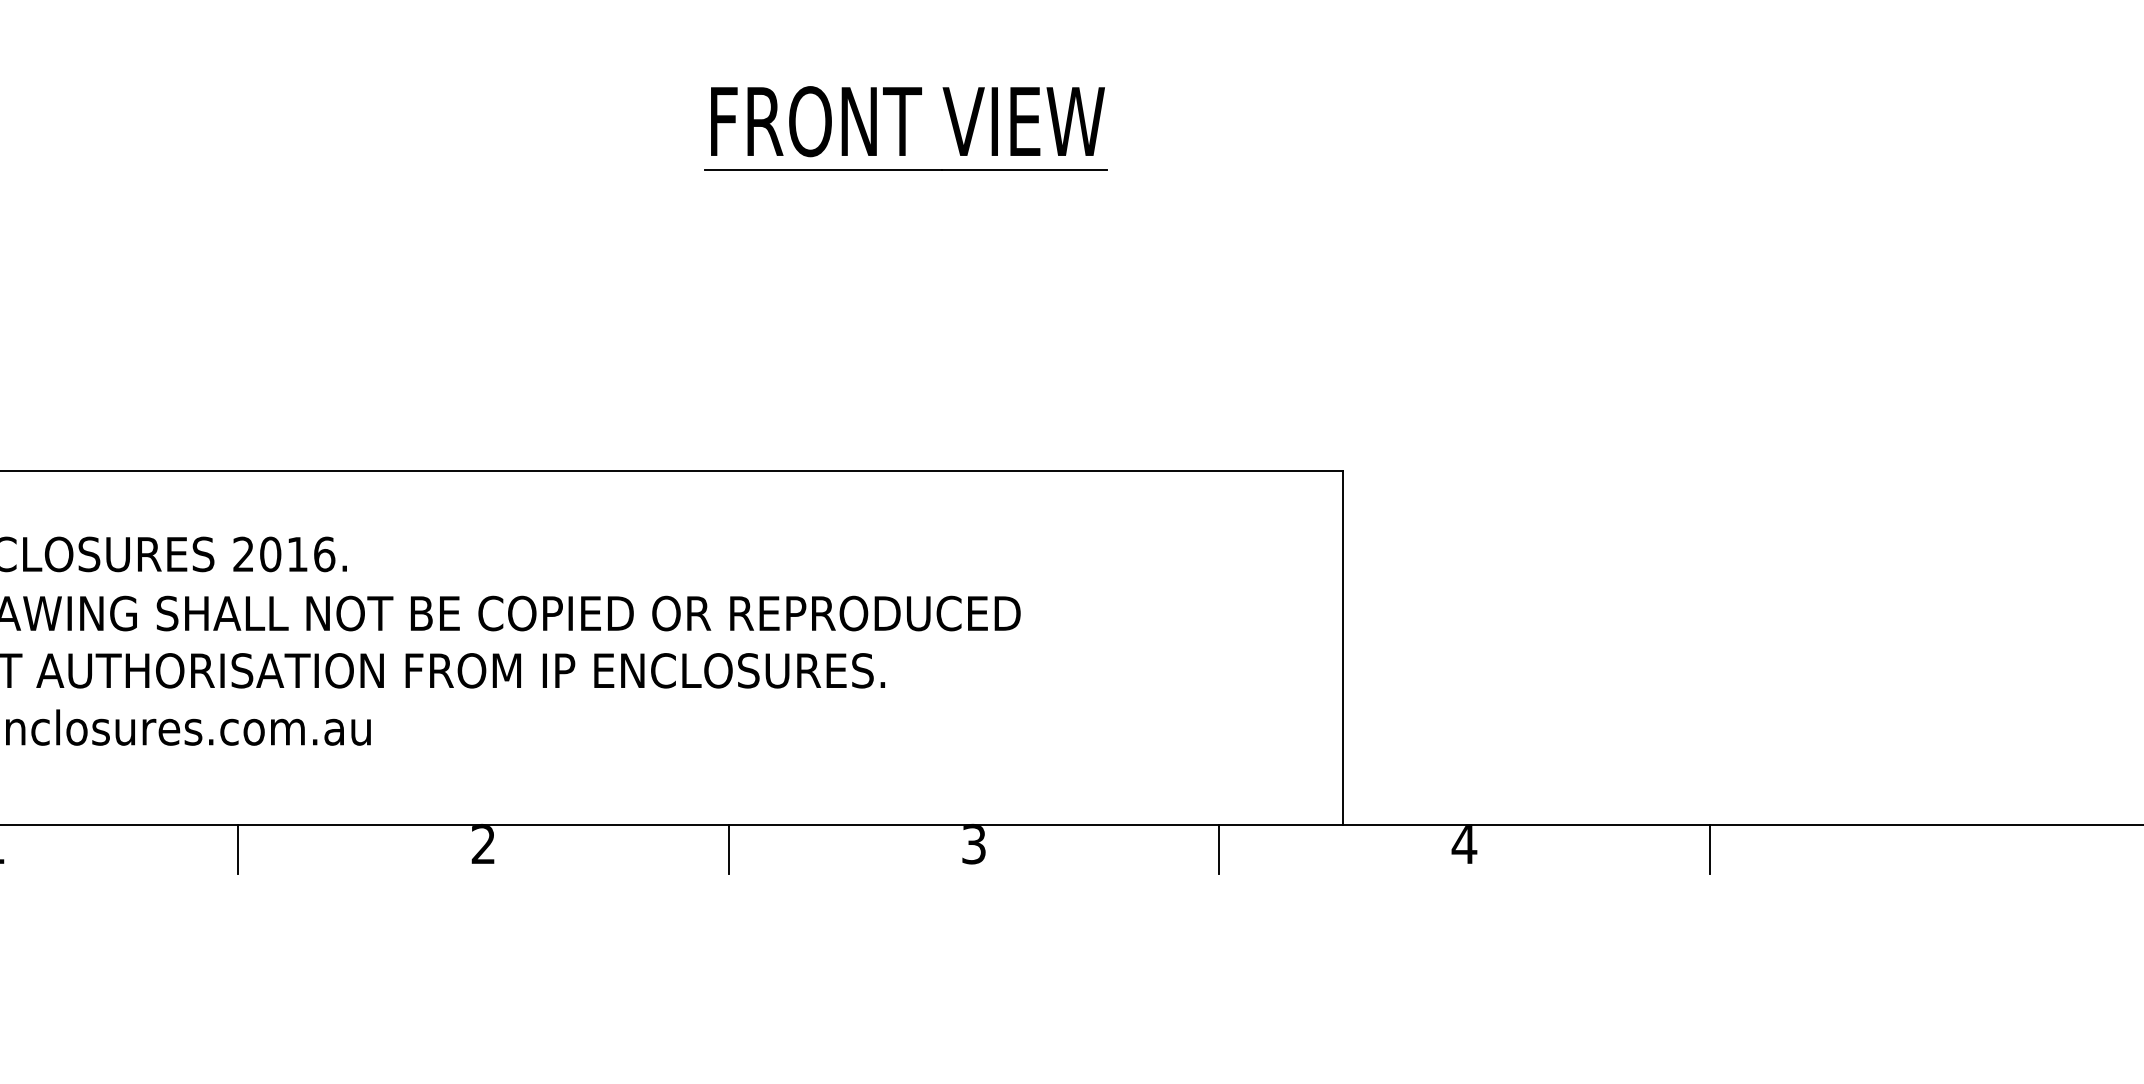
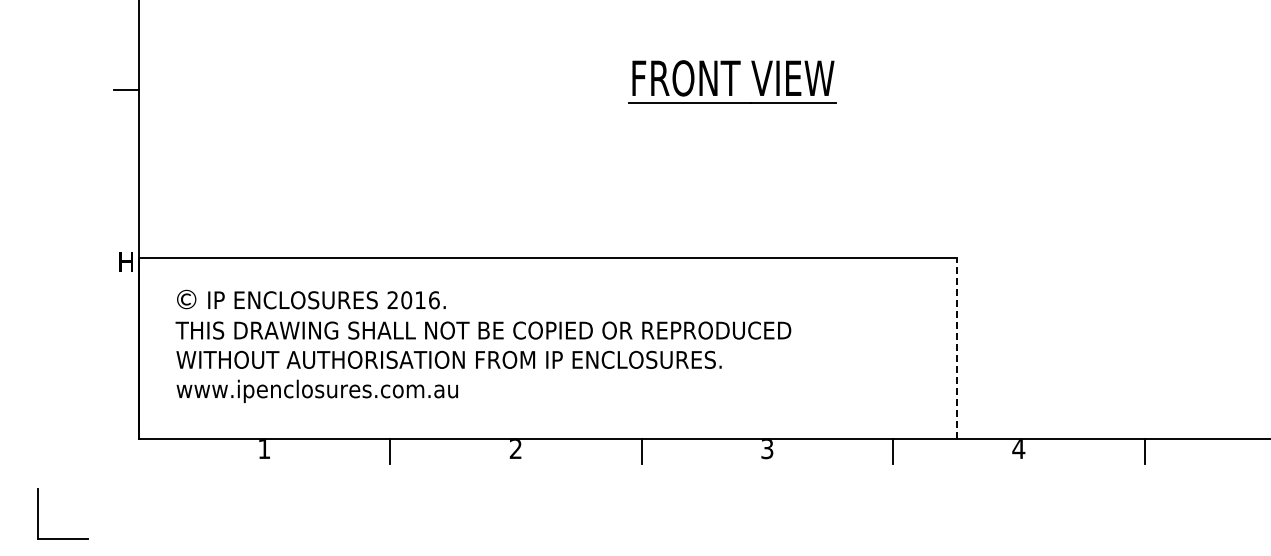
line: (1342, 648) -> (956, 348), solid -> dashed

